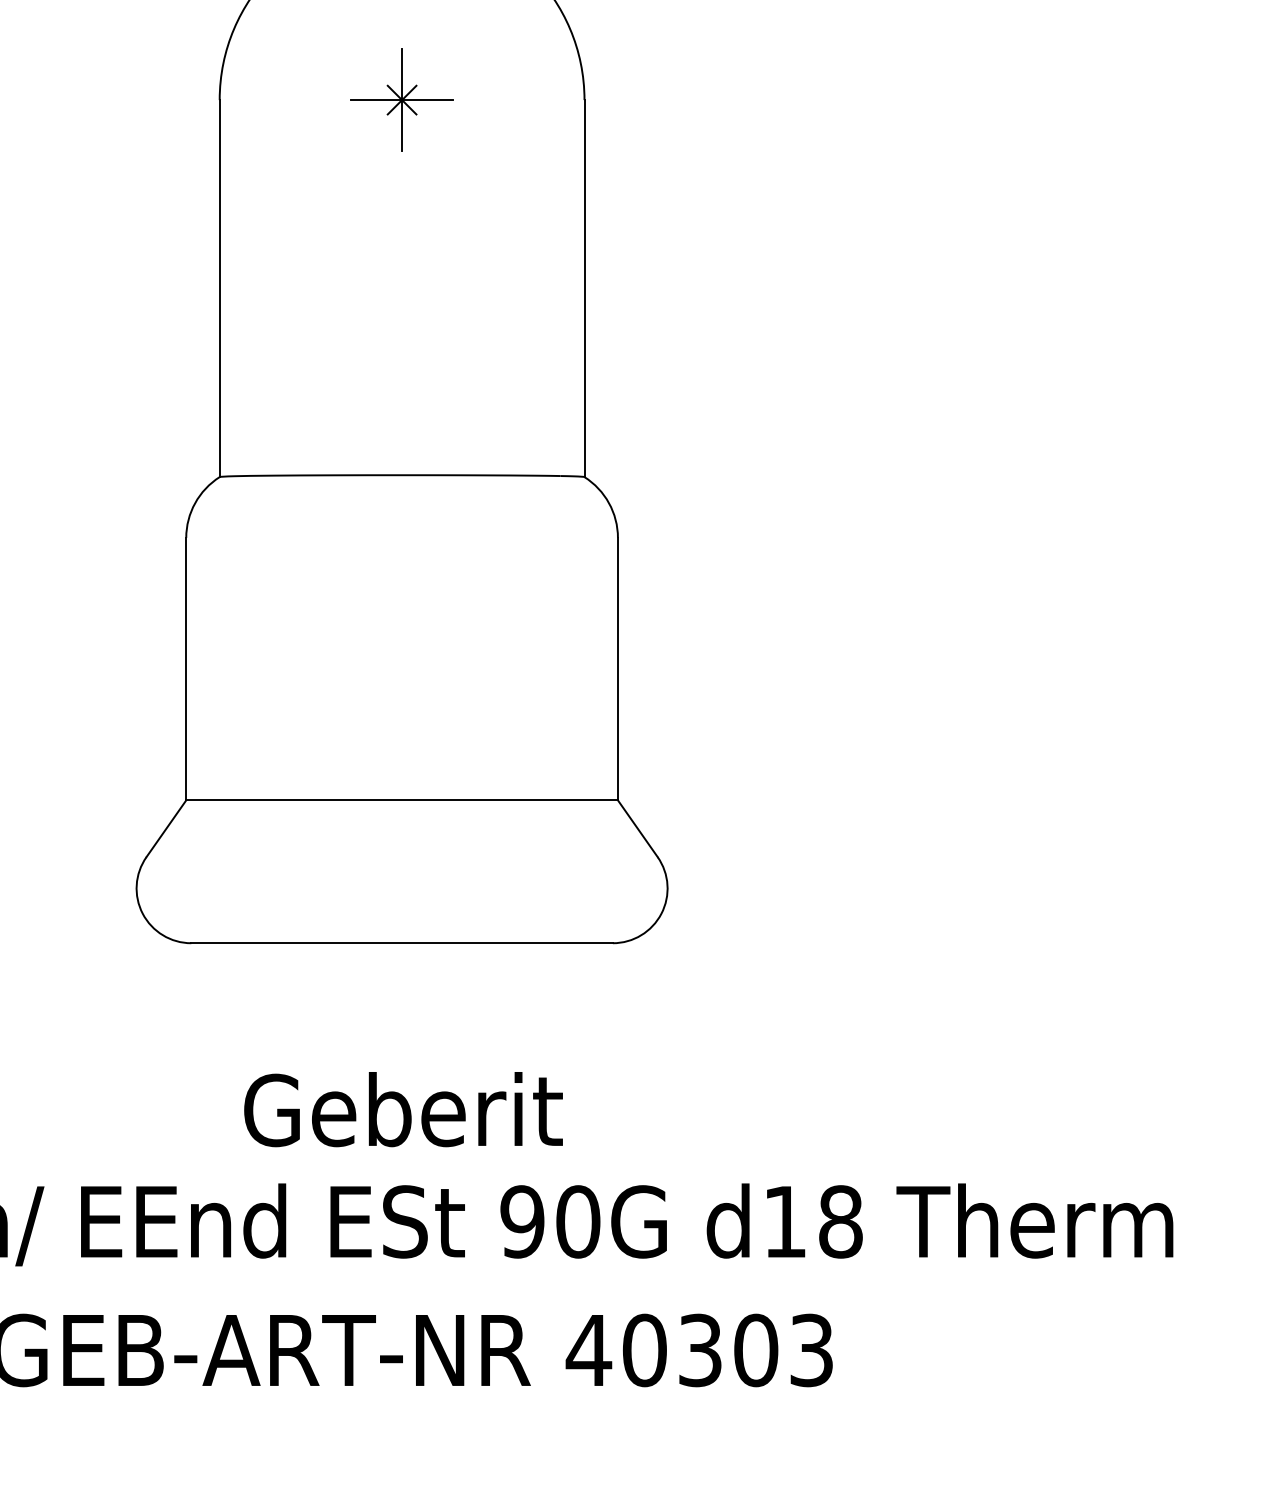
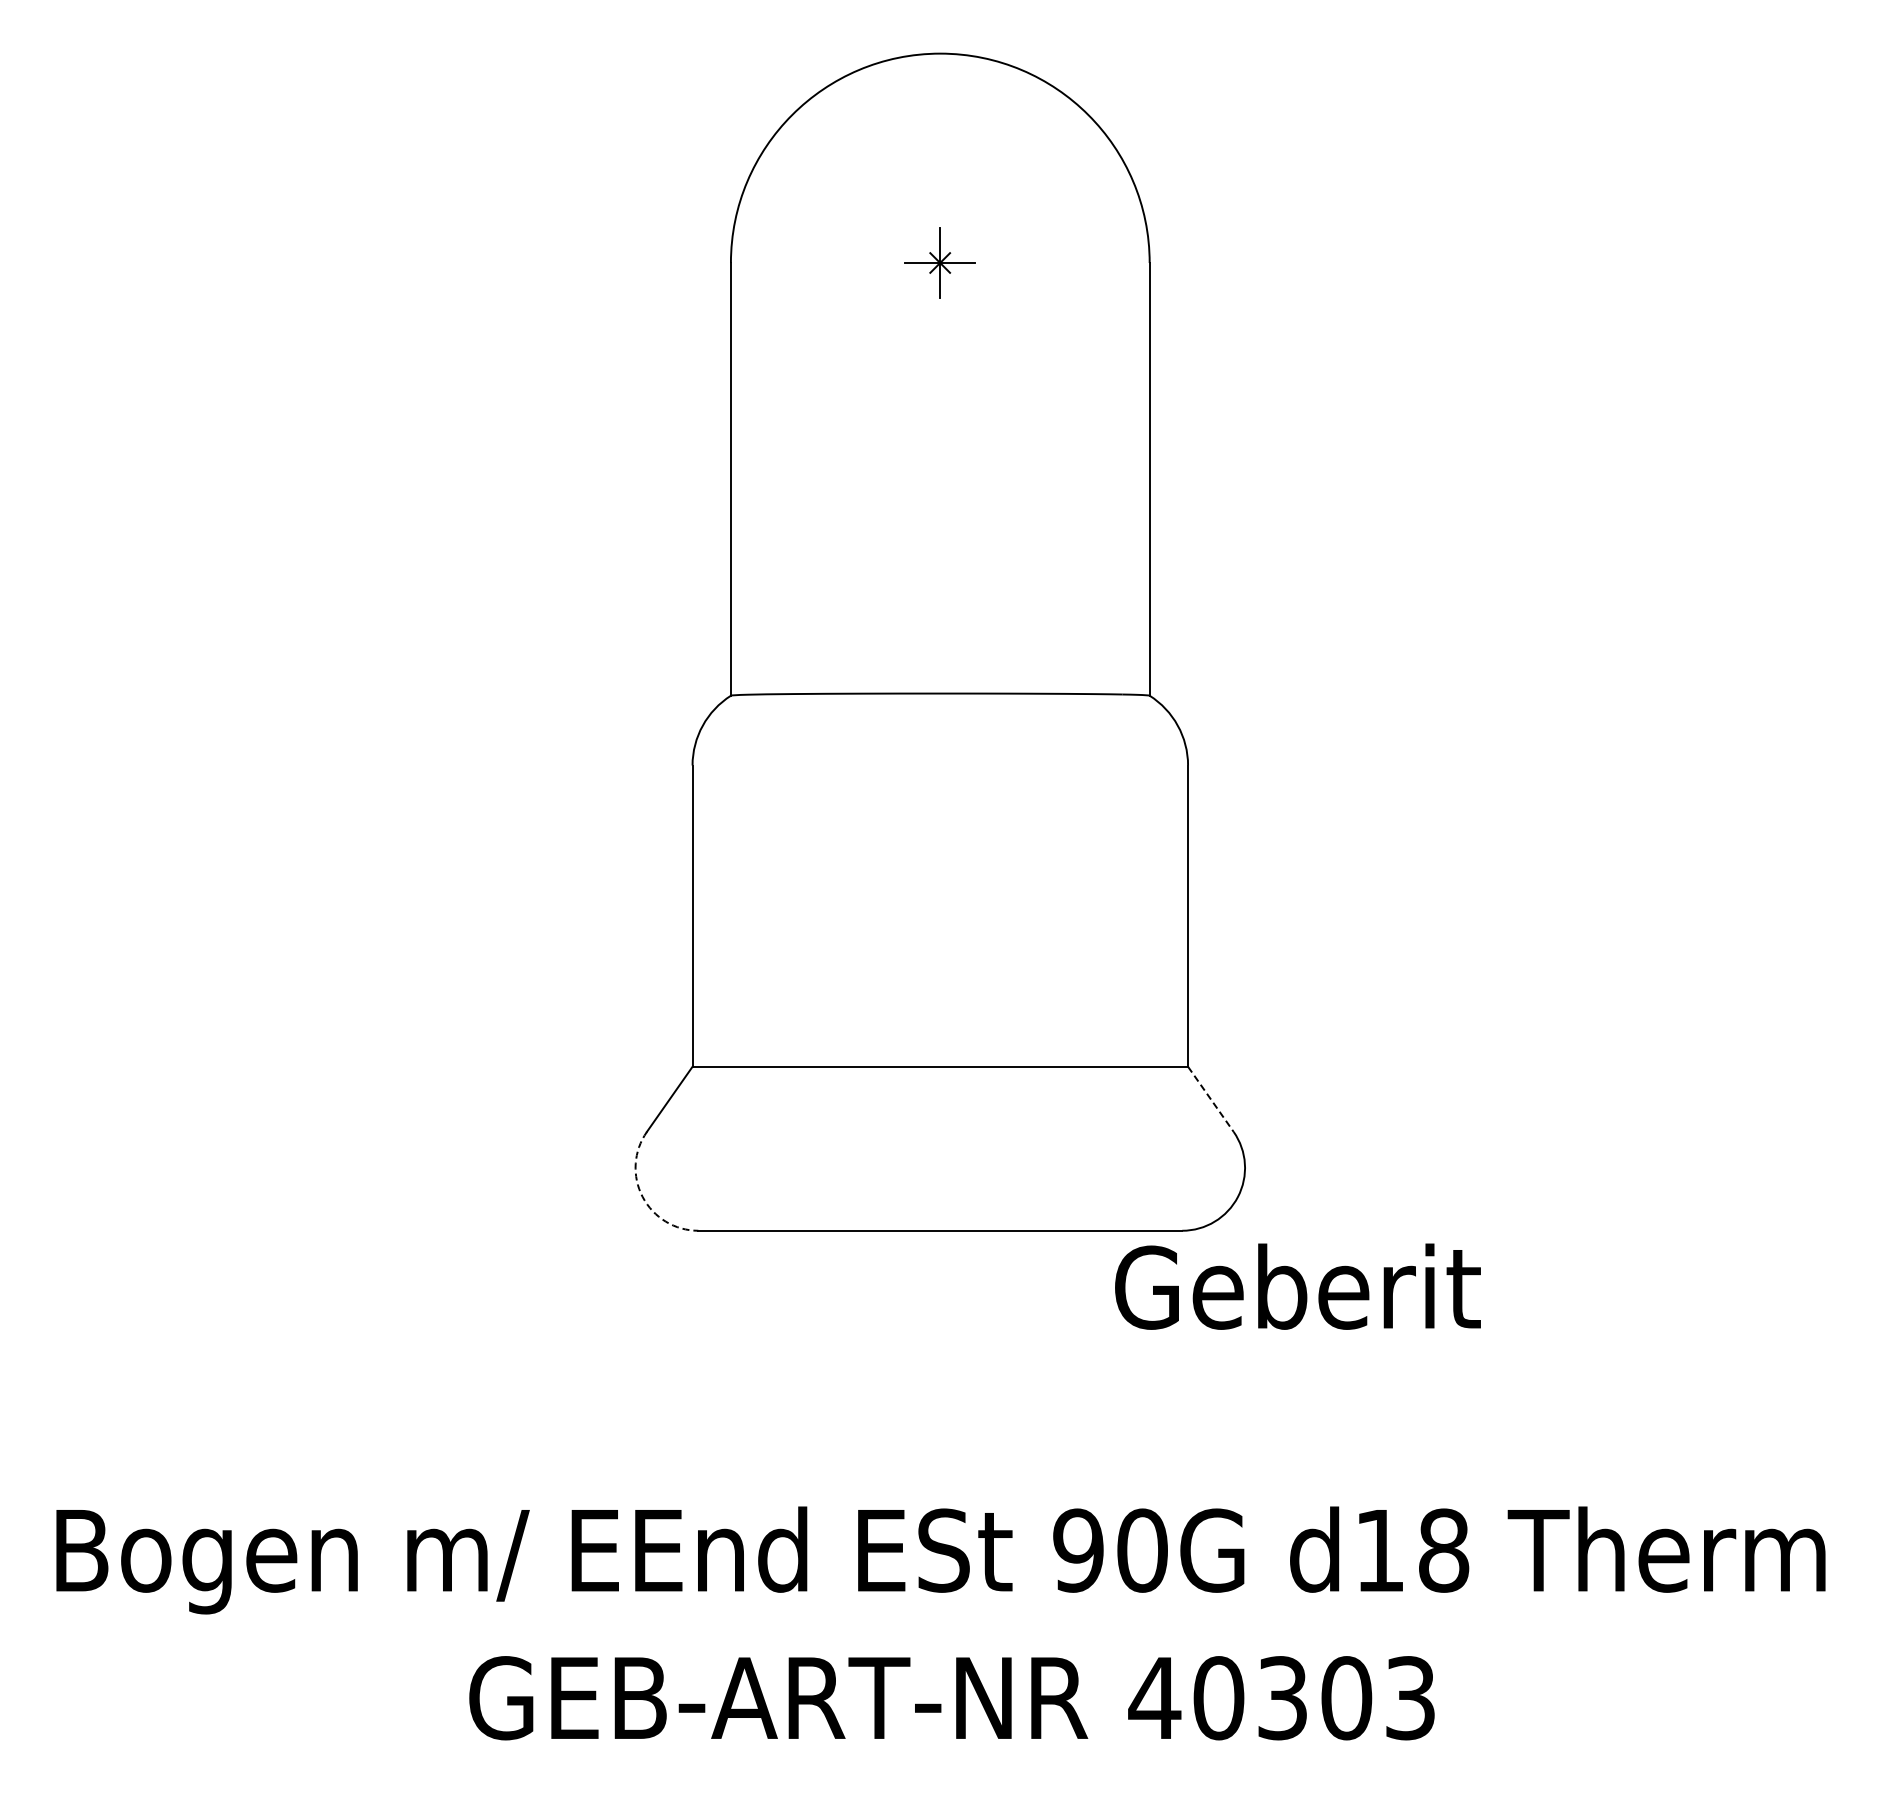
part: (401, 99) -> (939, 262), size x0.6
line: (637, 828) -> (1210, 1099), solid -> dashed
arc: (142, 913) -> (642, 1196), solid -> dashed
text: (403, 1109) -> (1297, 1286), moved

